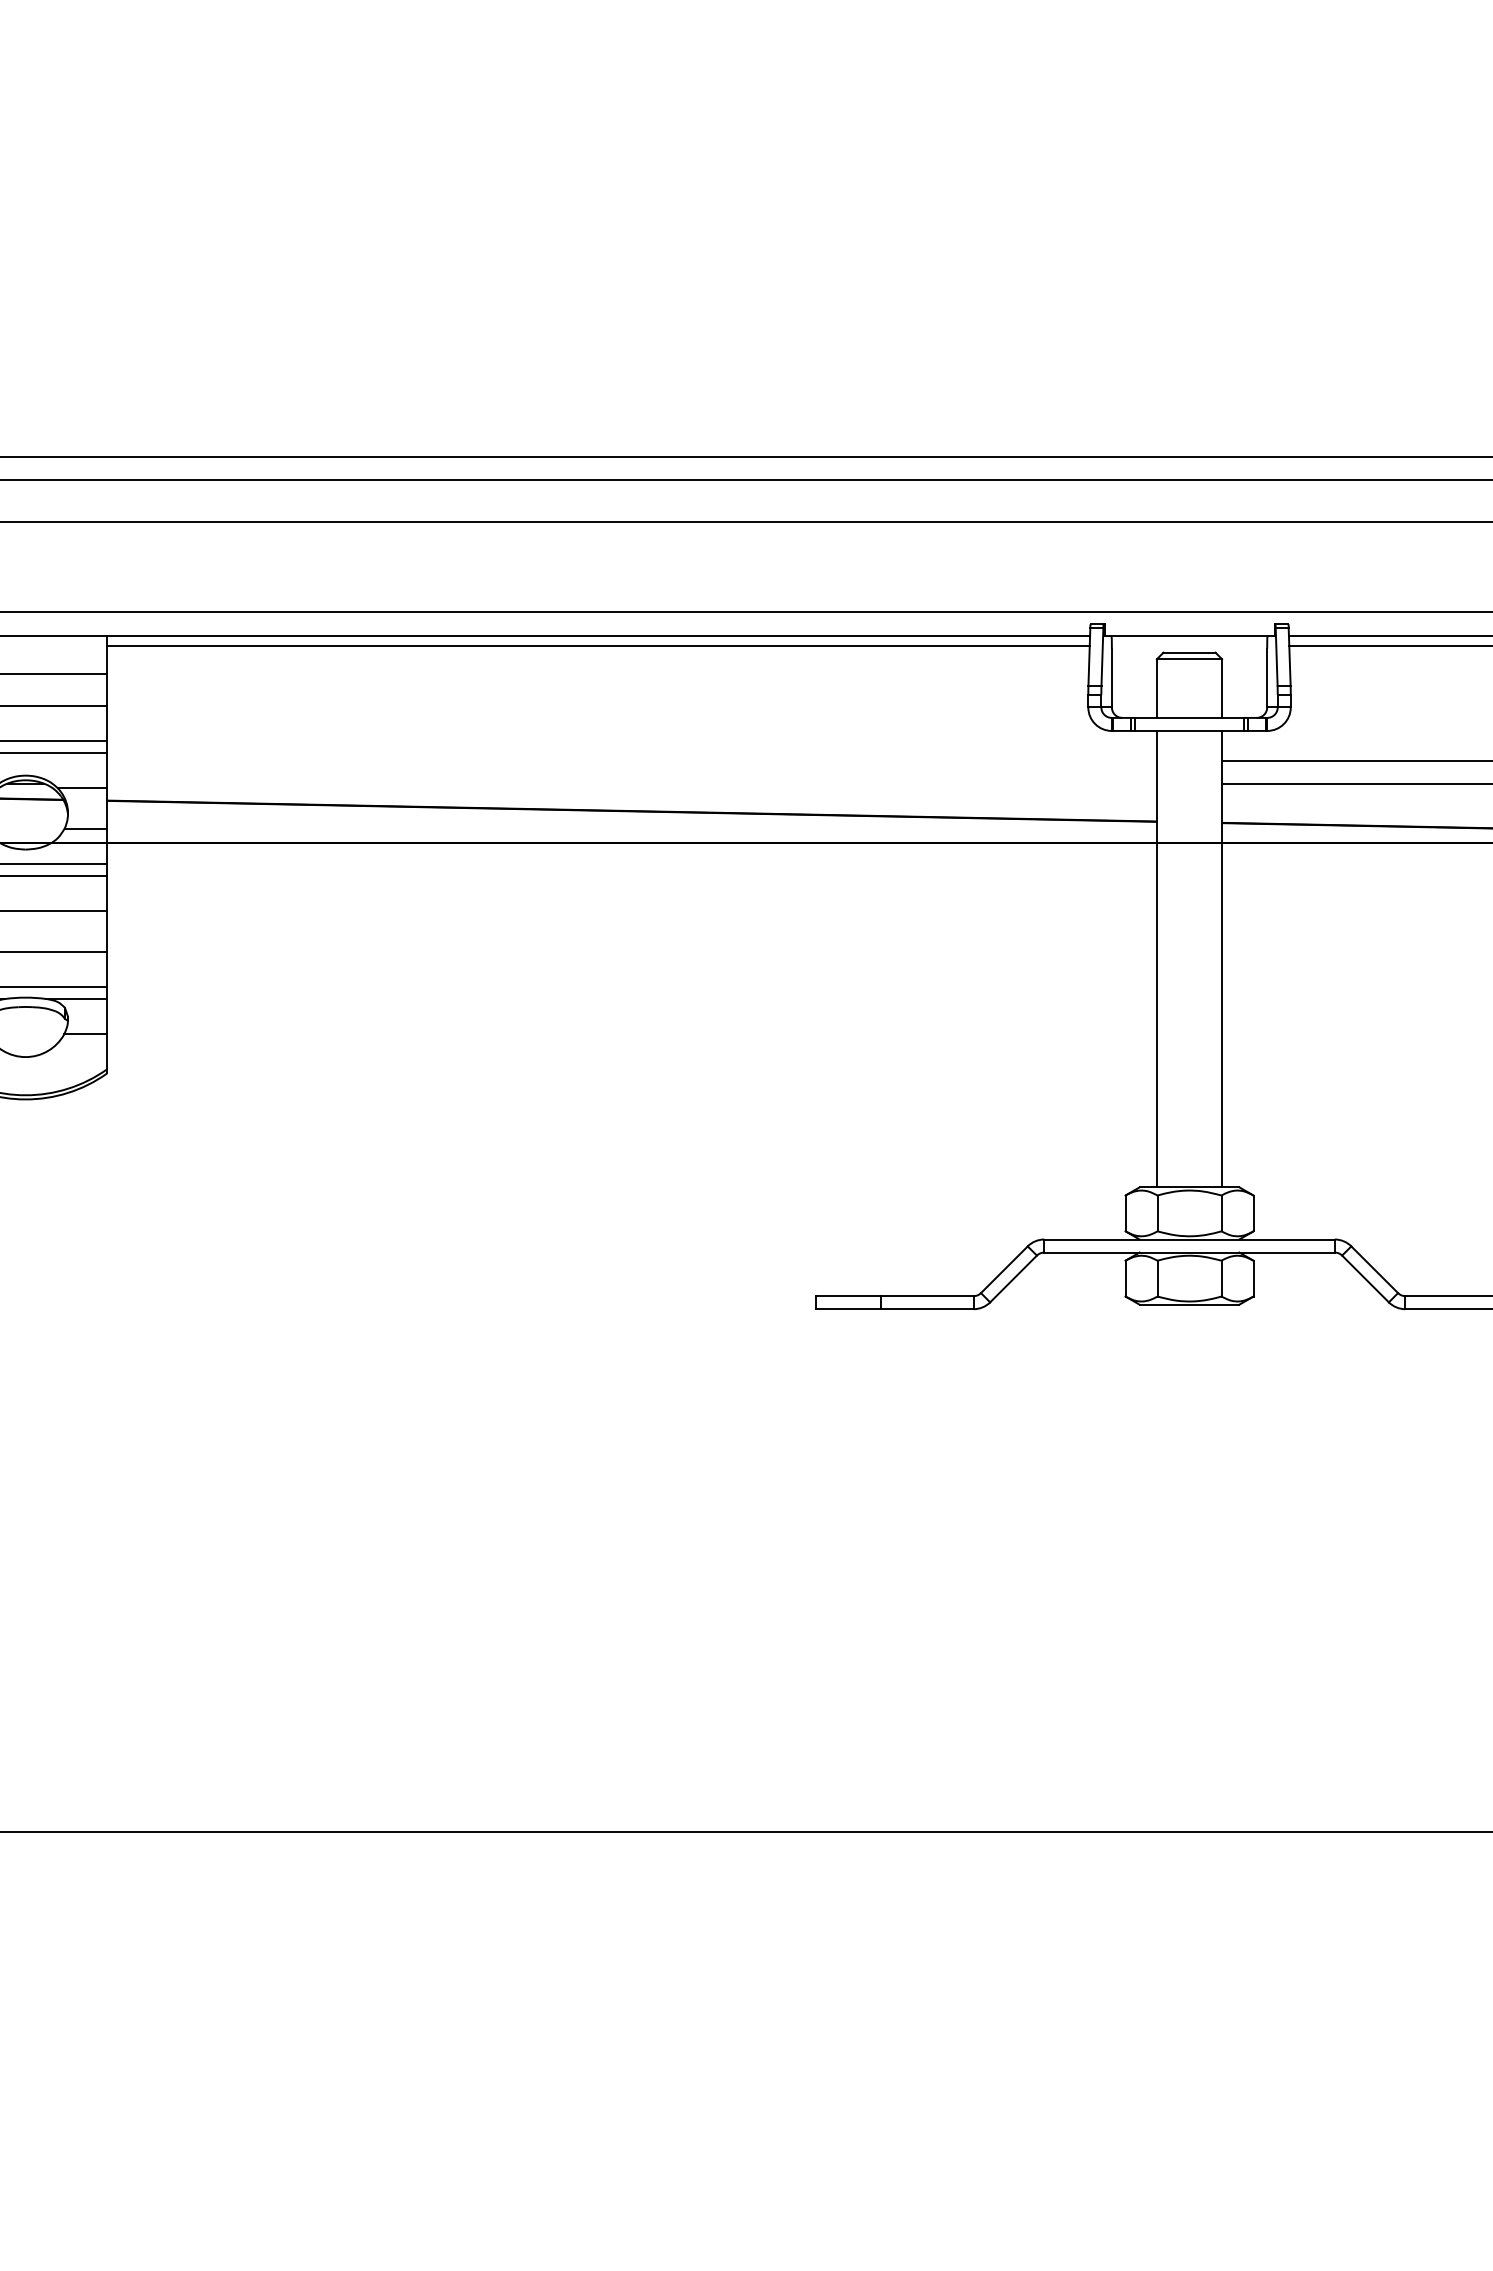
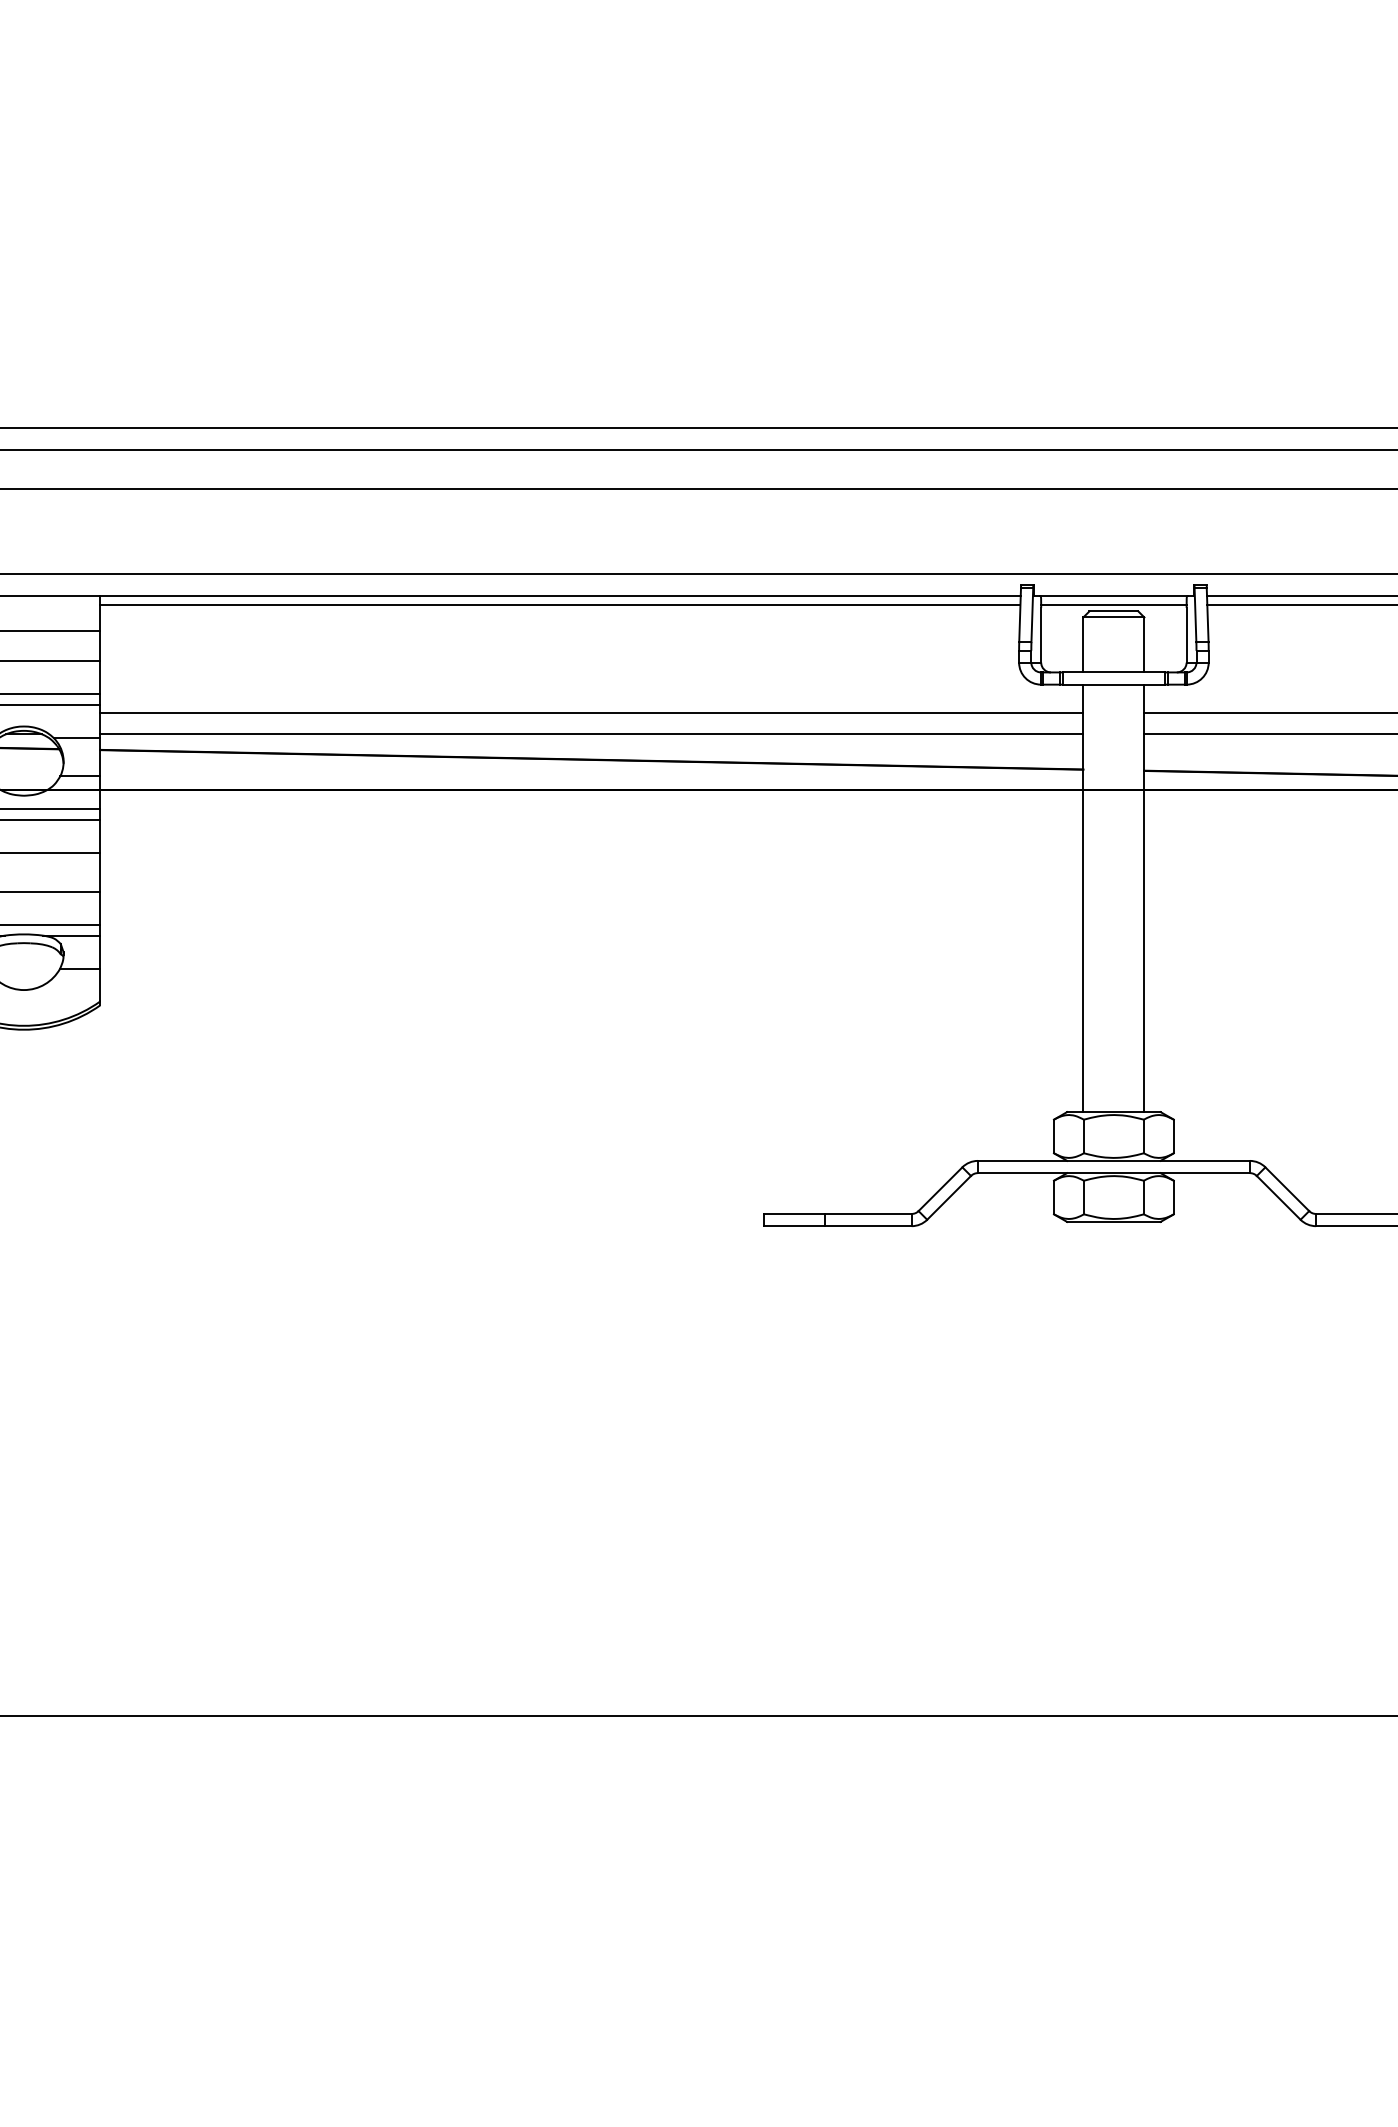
line: (1189, 646) -> (1113, 605), added
line: (631, 760) -> (591, 712), added
line: (631, 783) -> (591, 733), added

